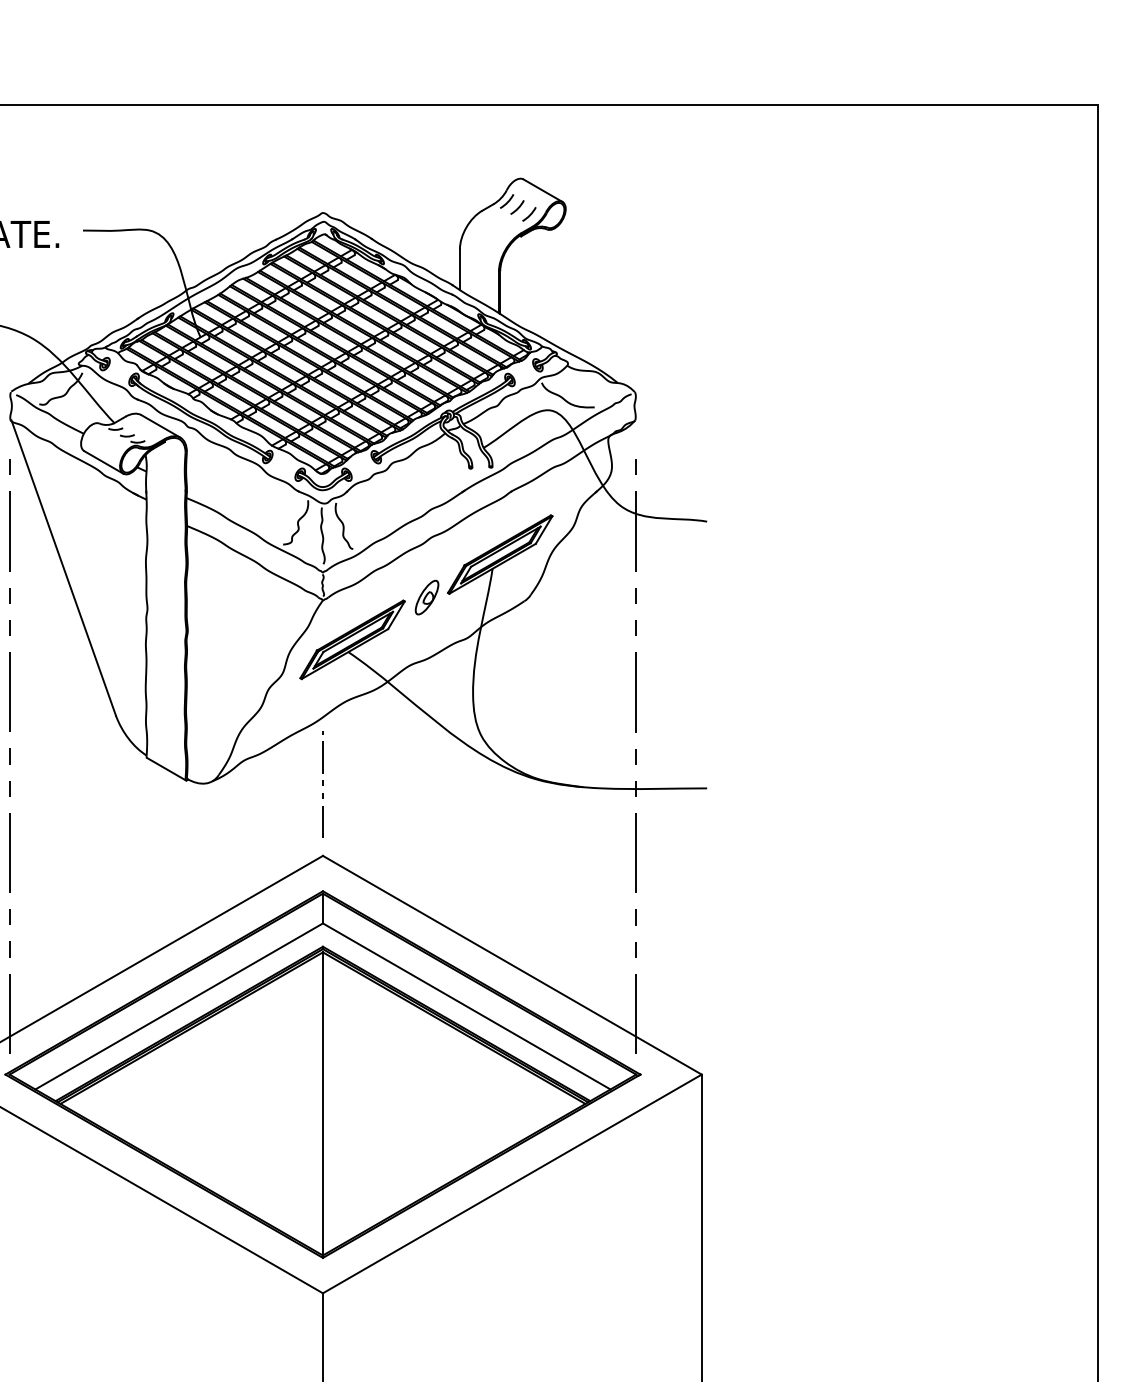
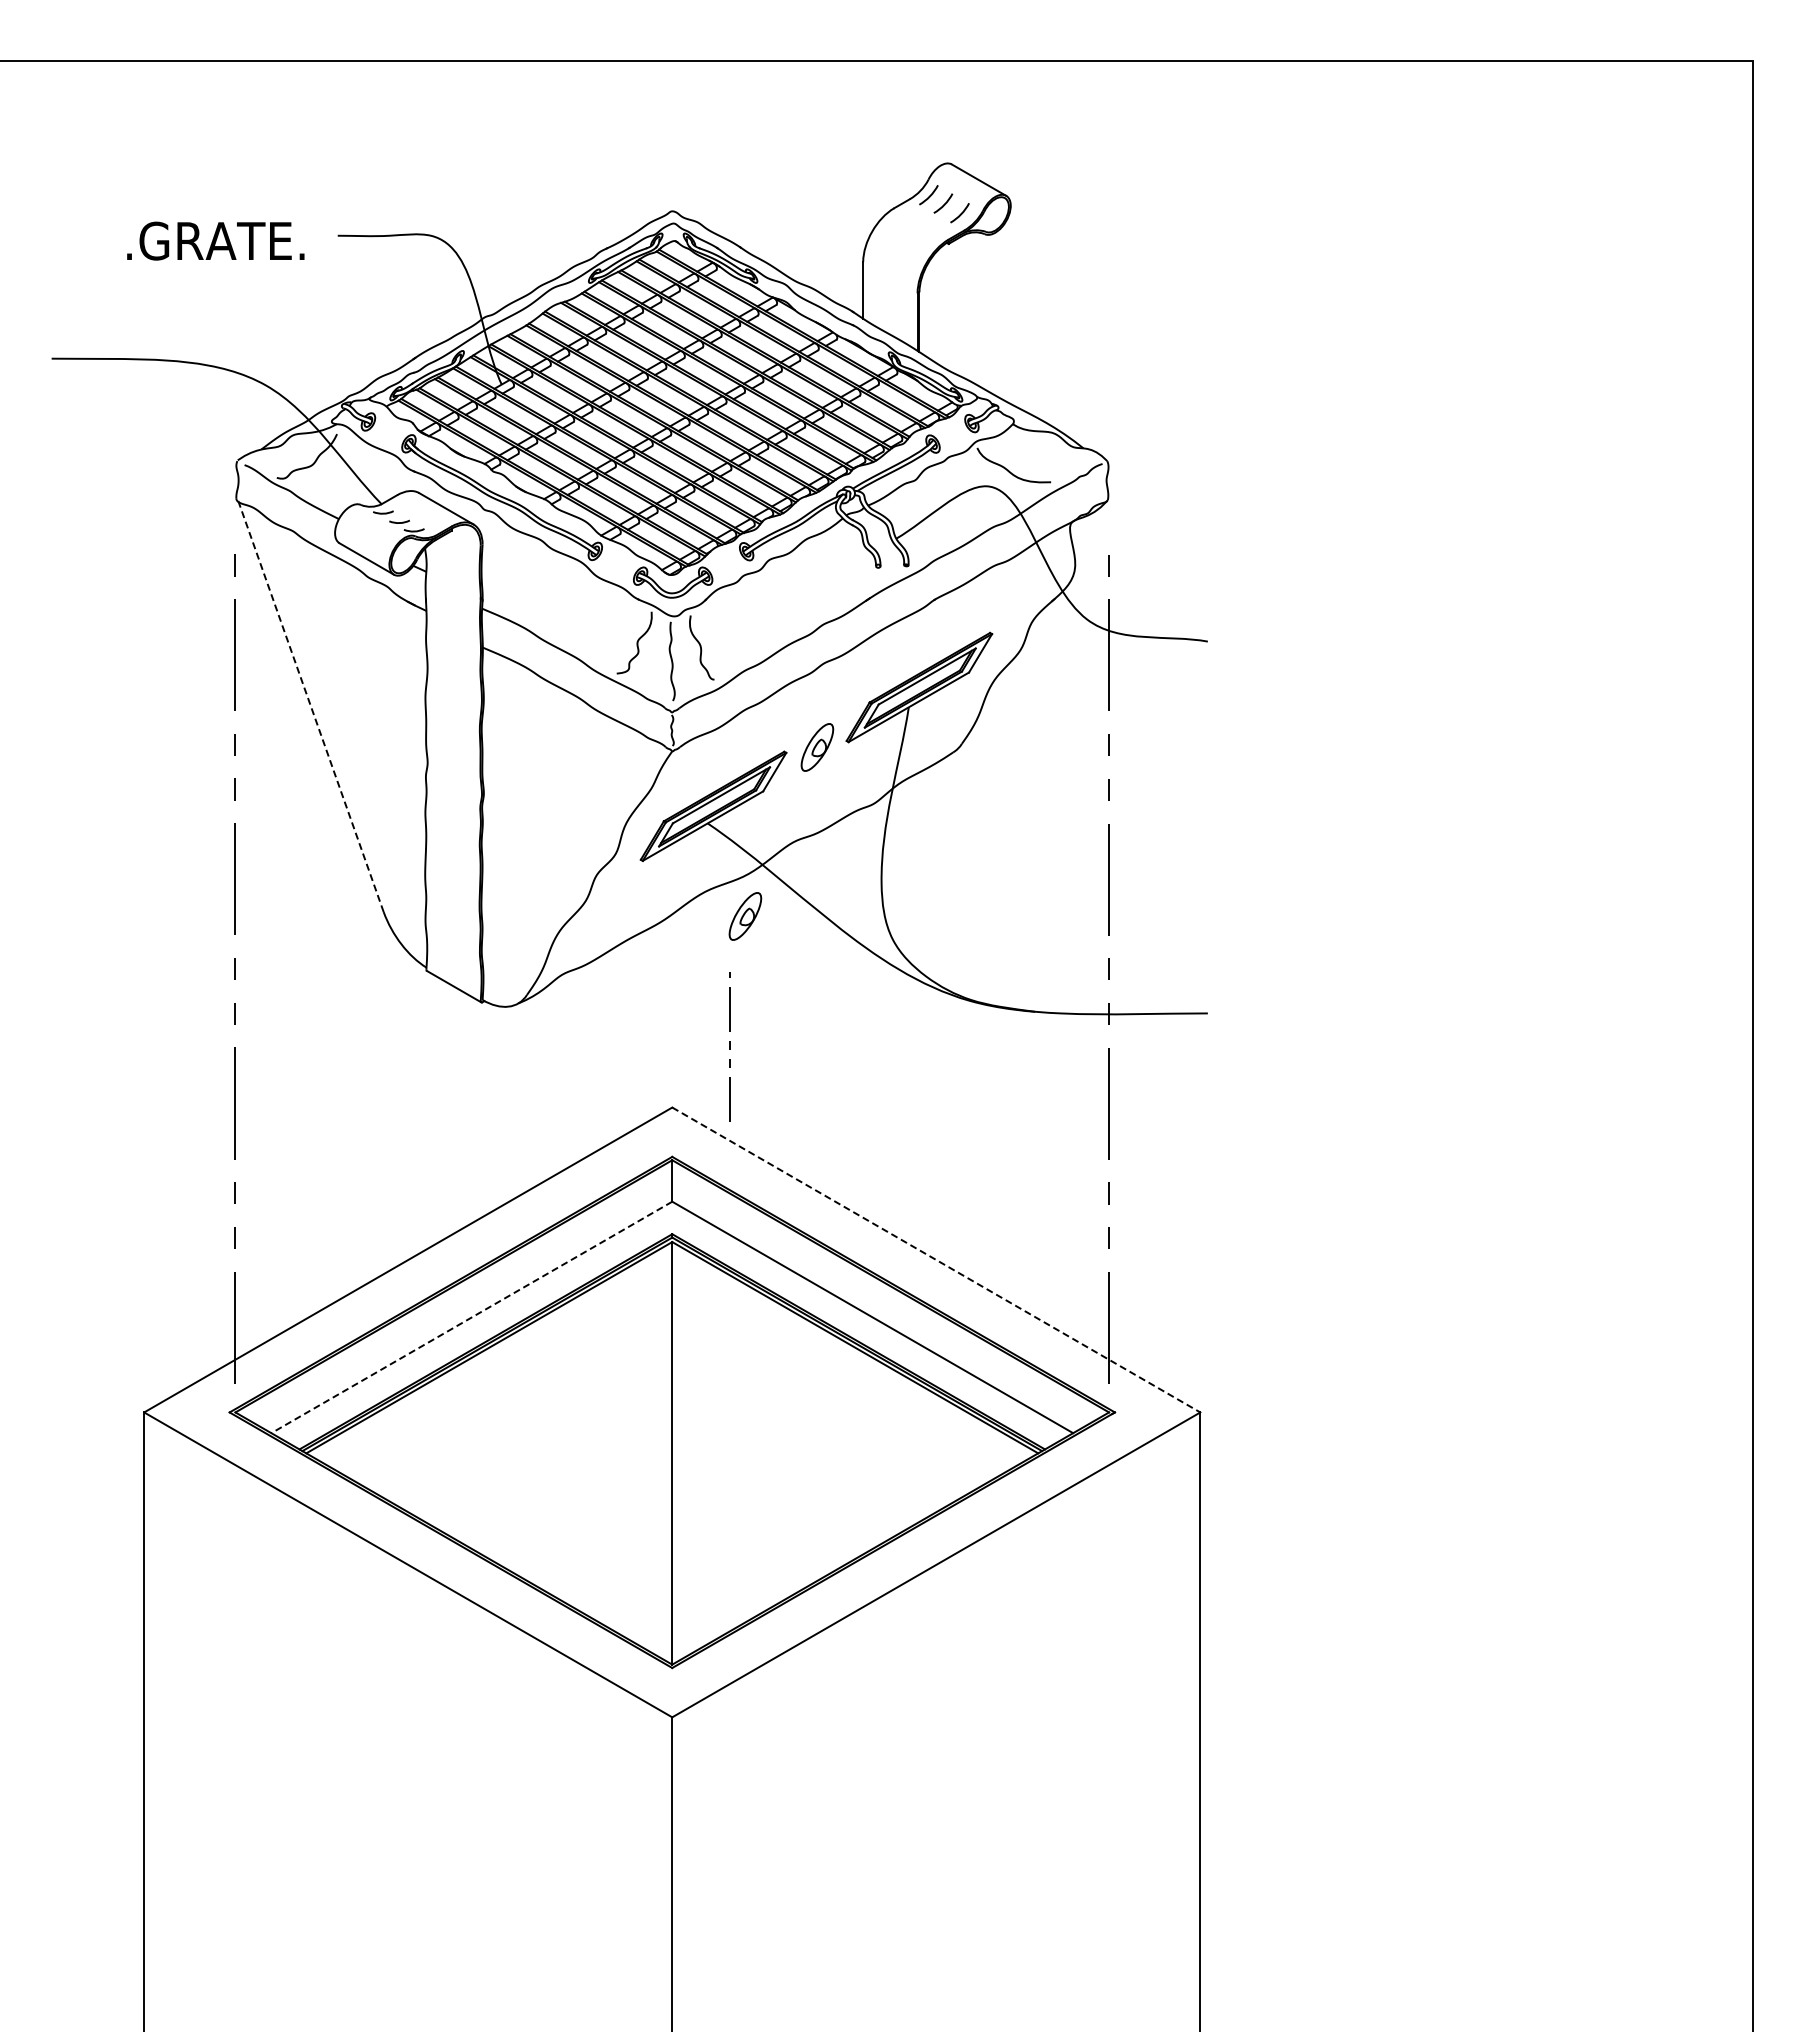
line: (63, 567) -> (310, 705), solid -> dashed
part: (375, 718) -> (745, 916), added
line: (322, 784) -> (729, 1046), moved
line: (512, 965) -> (936, 1260), solid -> dashed
line: (178, 1006) -> (471, 1317), solid -> dashed

